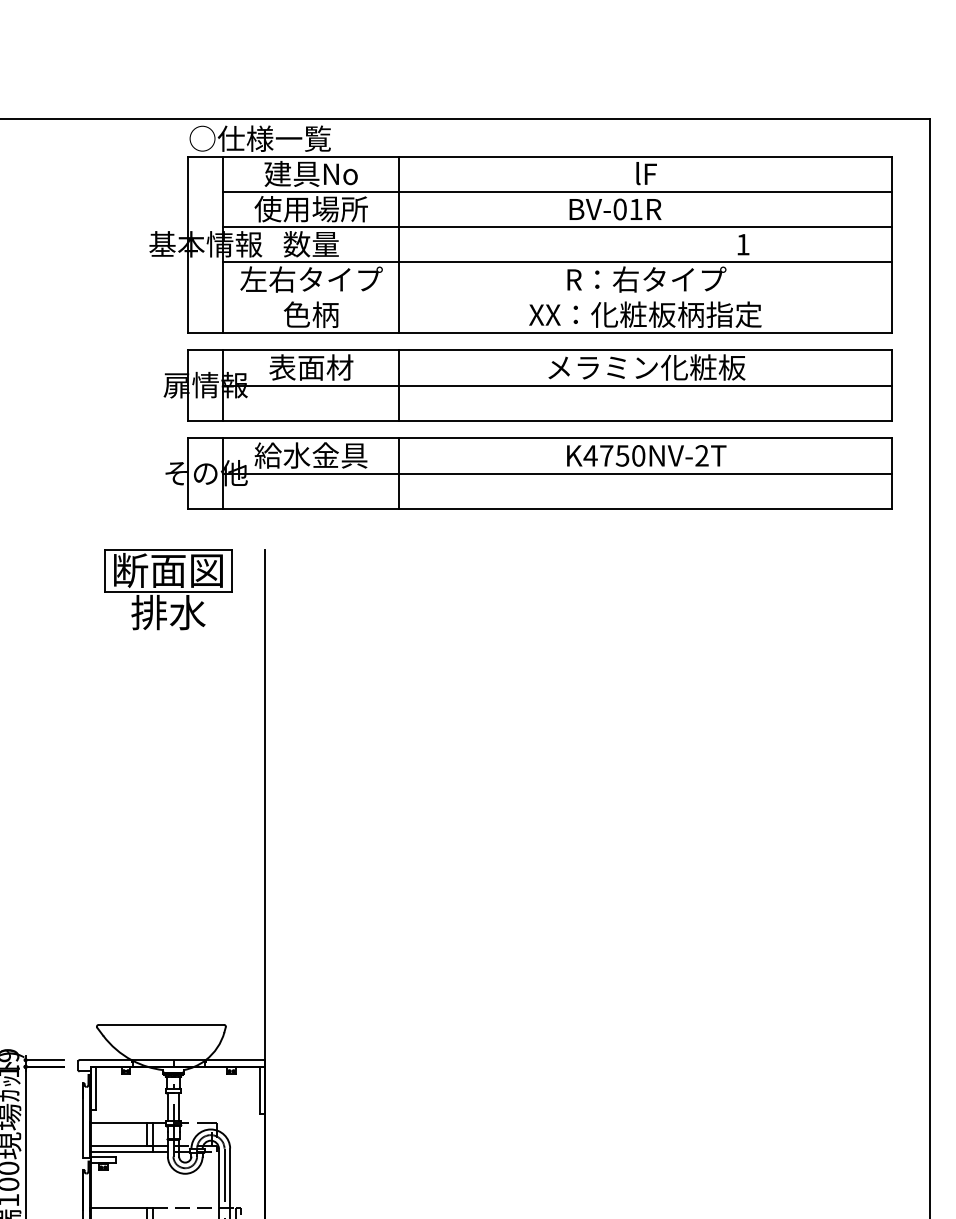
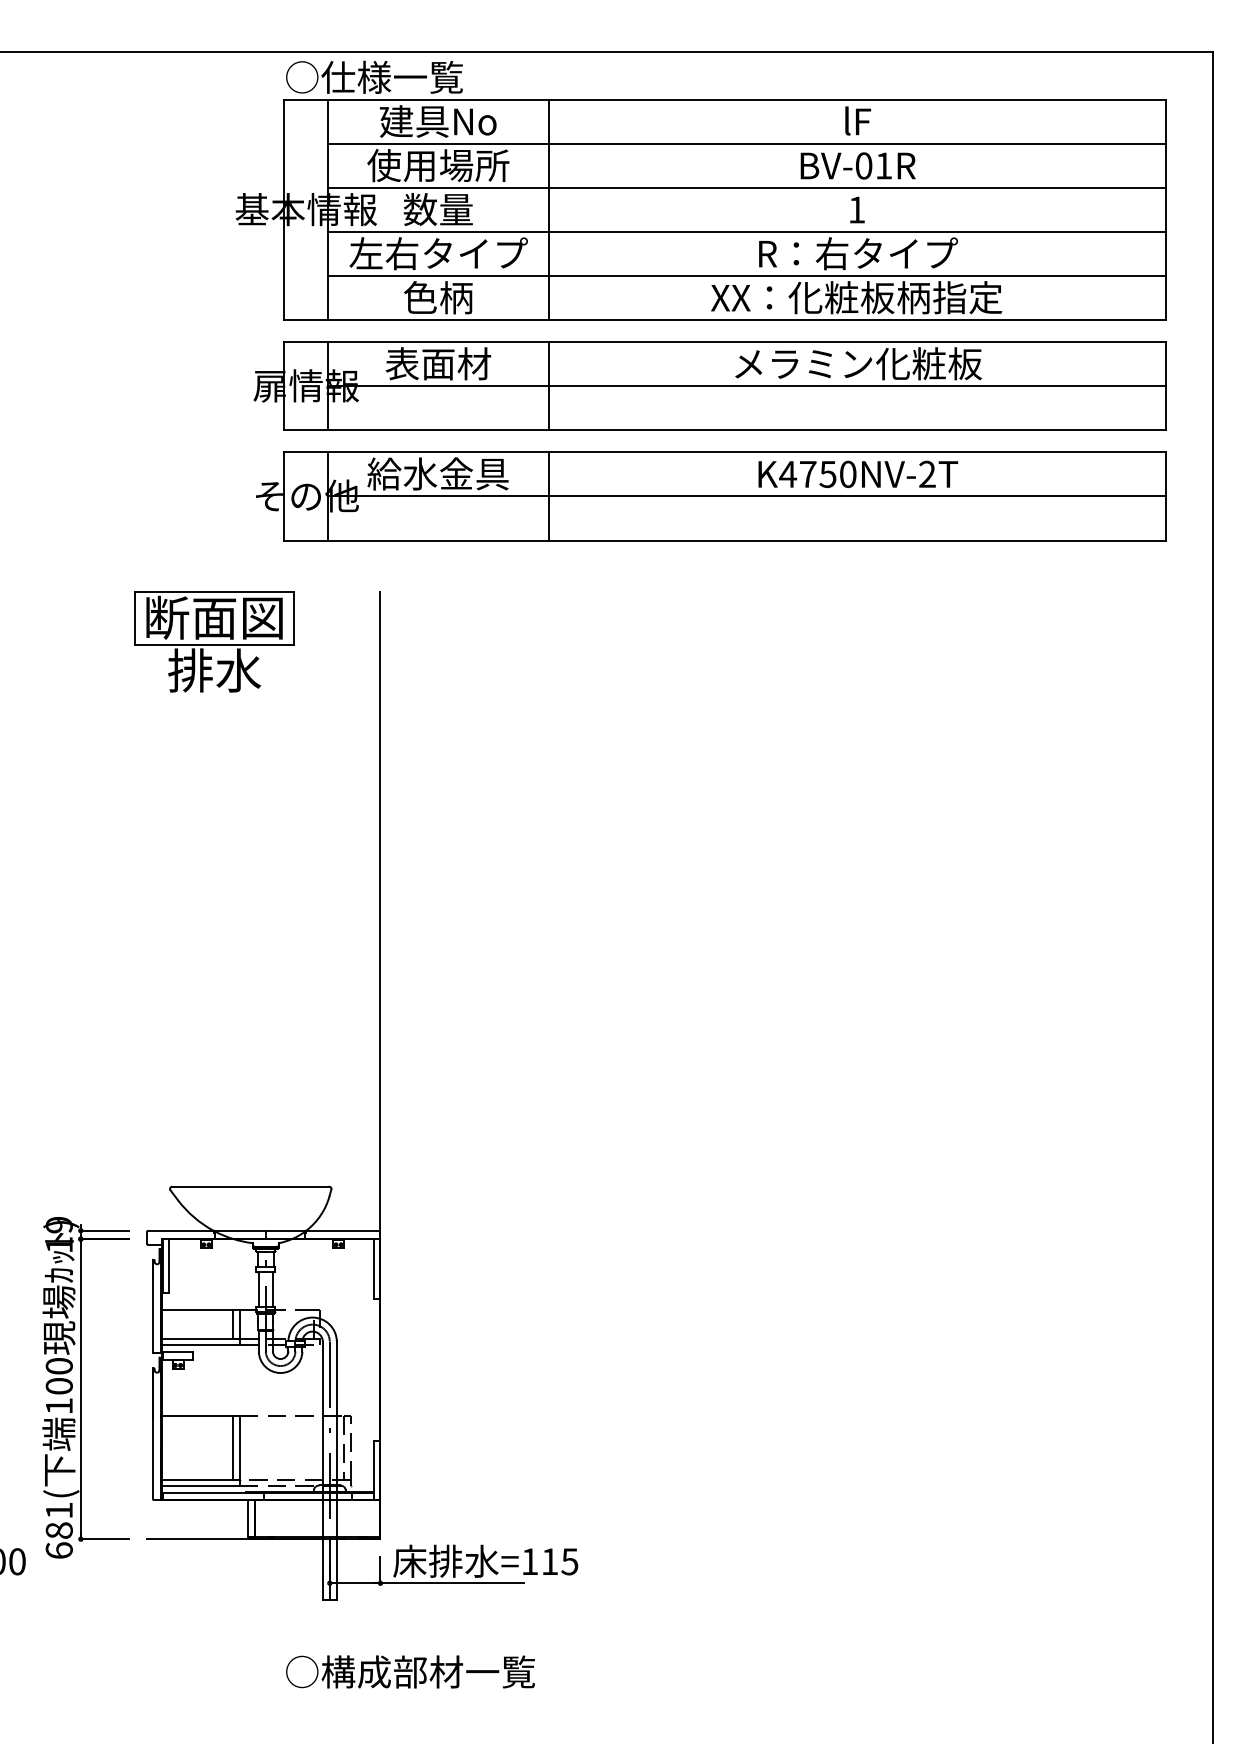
text: (614, 209) -> (857, 165), moved
text: (743, 244) -> (857, 209), moved
line: (557, 297) -> (746, 276), added
part: (168, 589) -> (214, 641), moved

